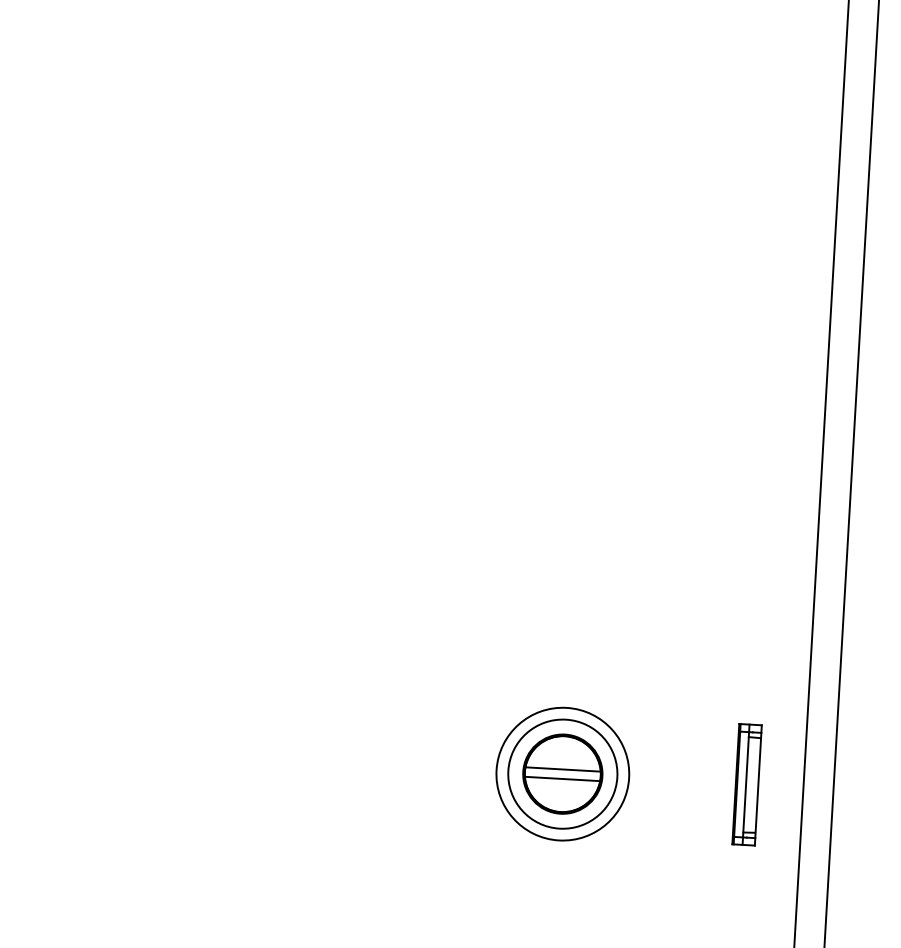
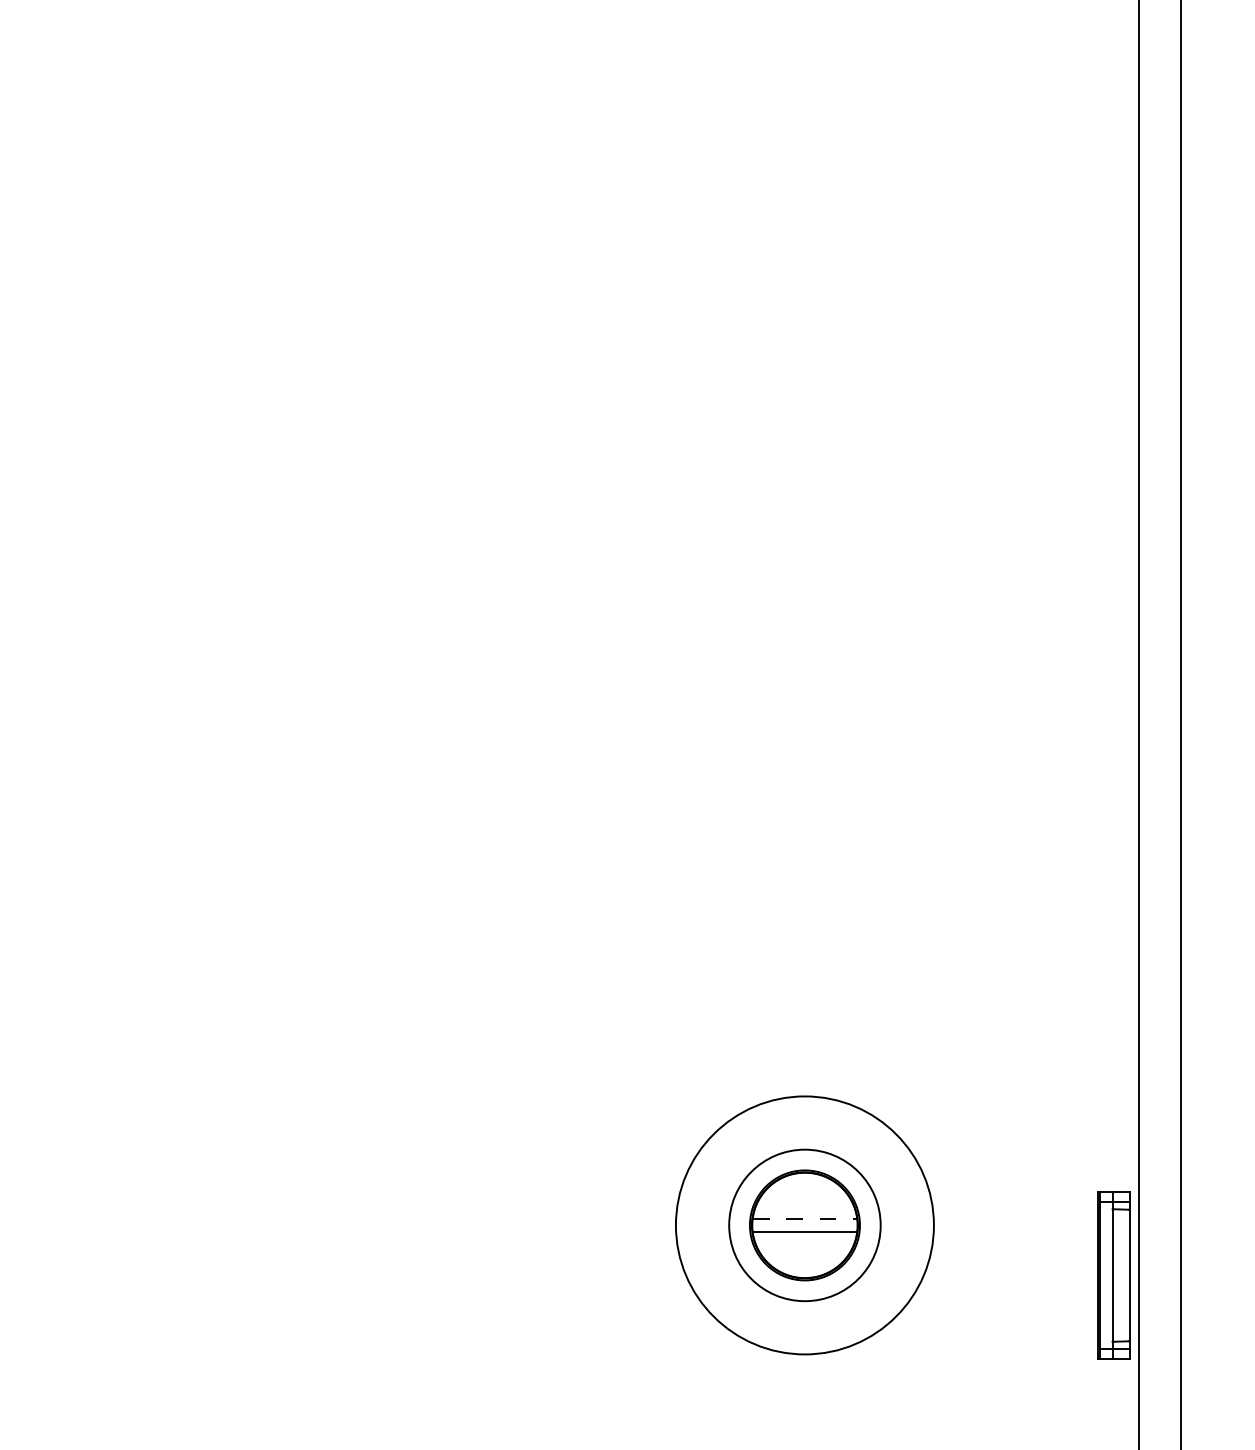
line: (563, 769) -> (805, 1218), solid -> dashed
circle: (562, 774) -> (804, 1225), size x1.4
part: (746, 784) -> (1113, 1275), moved

